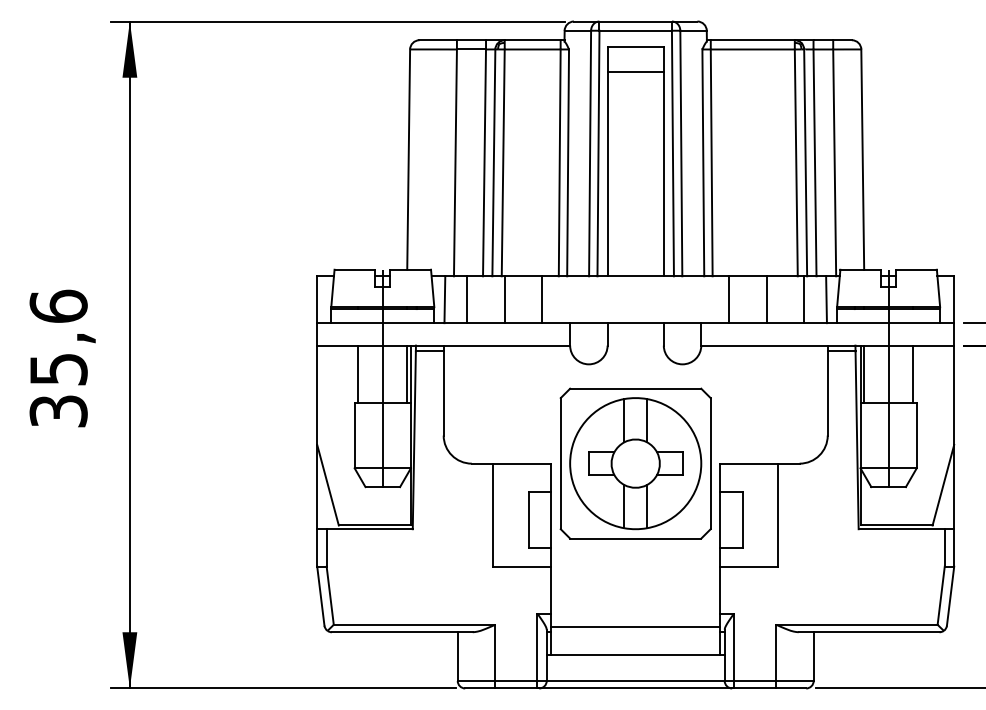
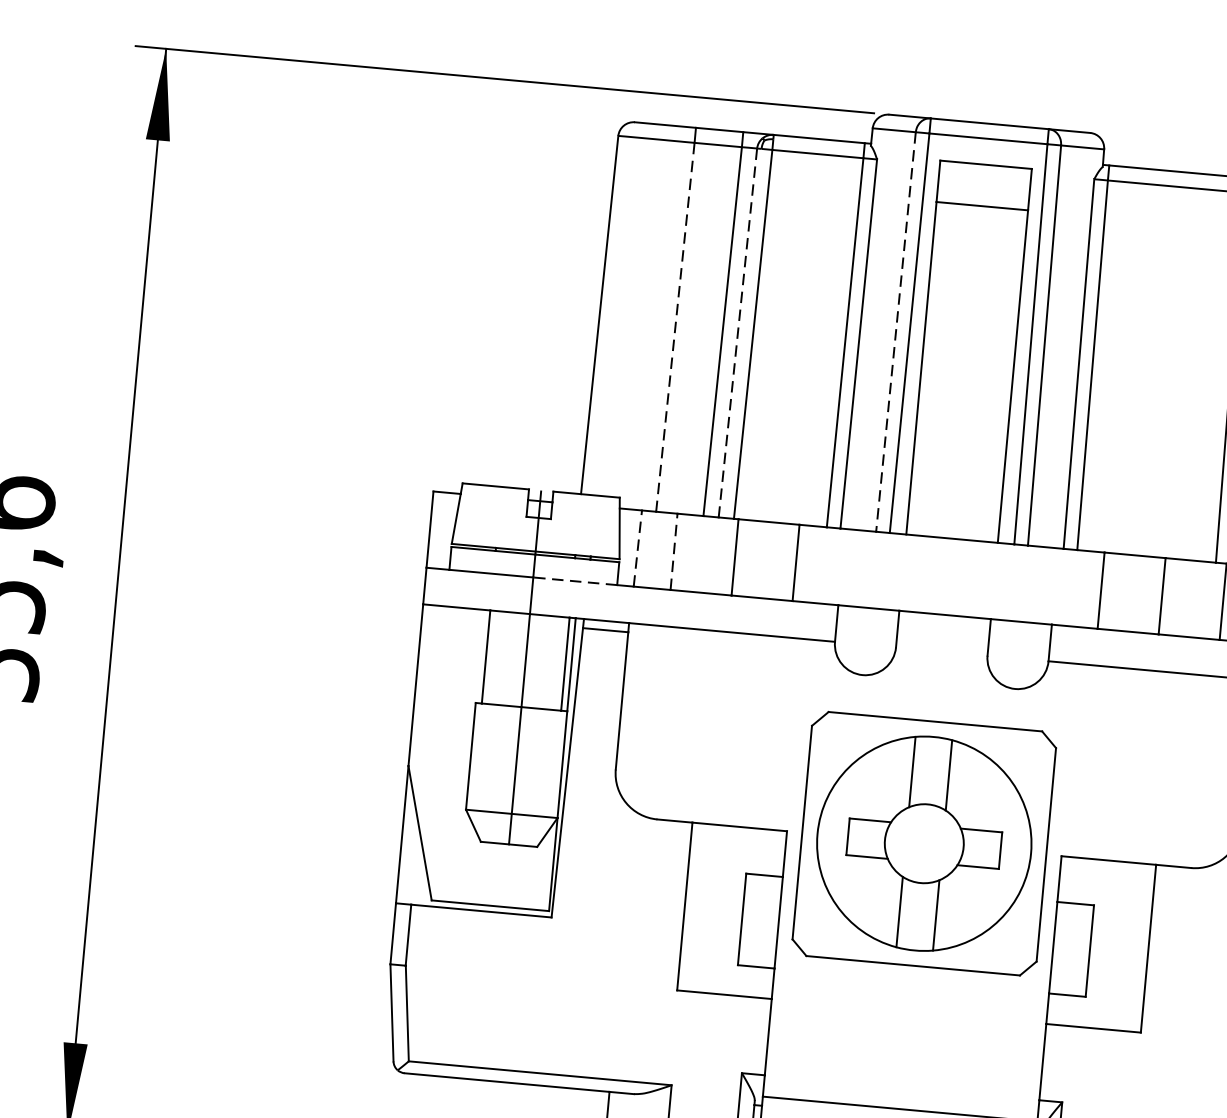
line: (590, 153) -> (896, 332), solid -> dashed
line: (455, 163) -> (675, 328), solid -> dashed
line: (493, 163) -> (737, 333), solid -> dashed
line: (444, 299) -> (637, 548), solid -> dashed
line: (467, 299) -> (674, 551), solid -> dashed
line: (408, 323) -> (575, 581), solid -> dashed

